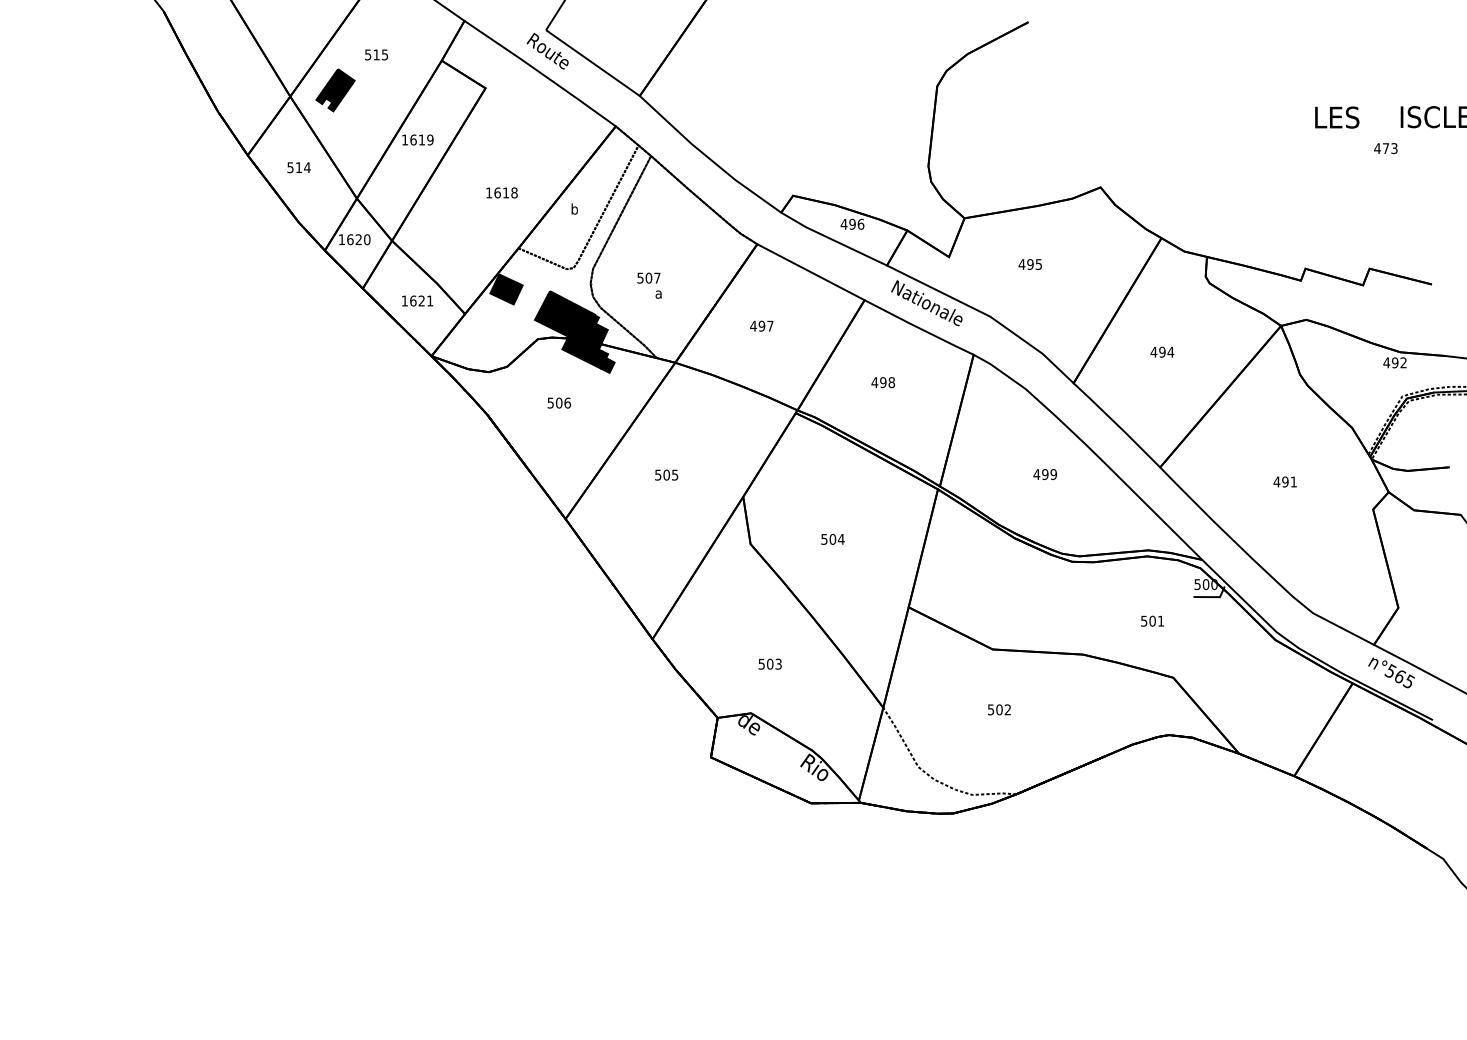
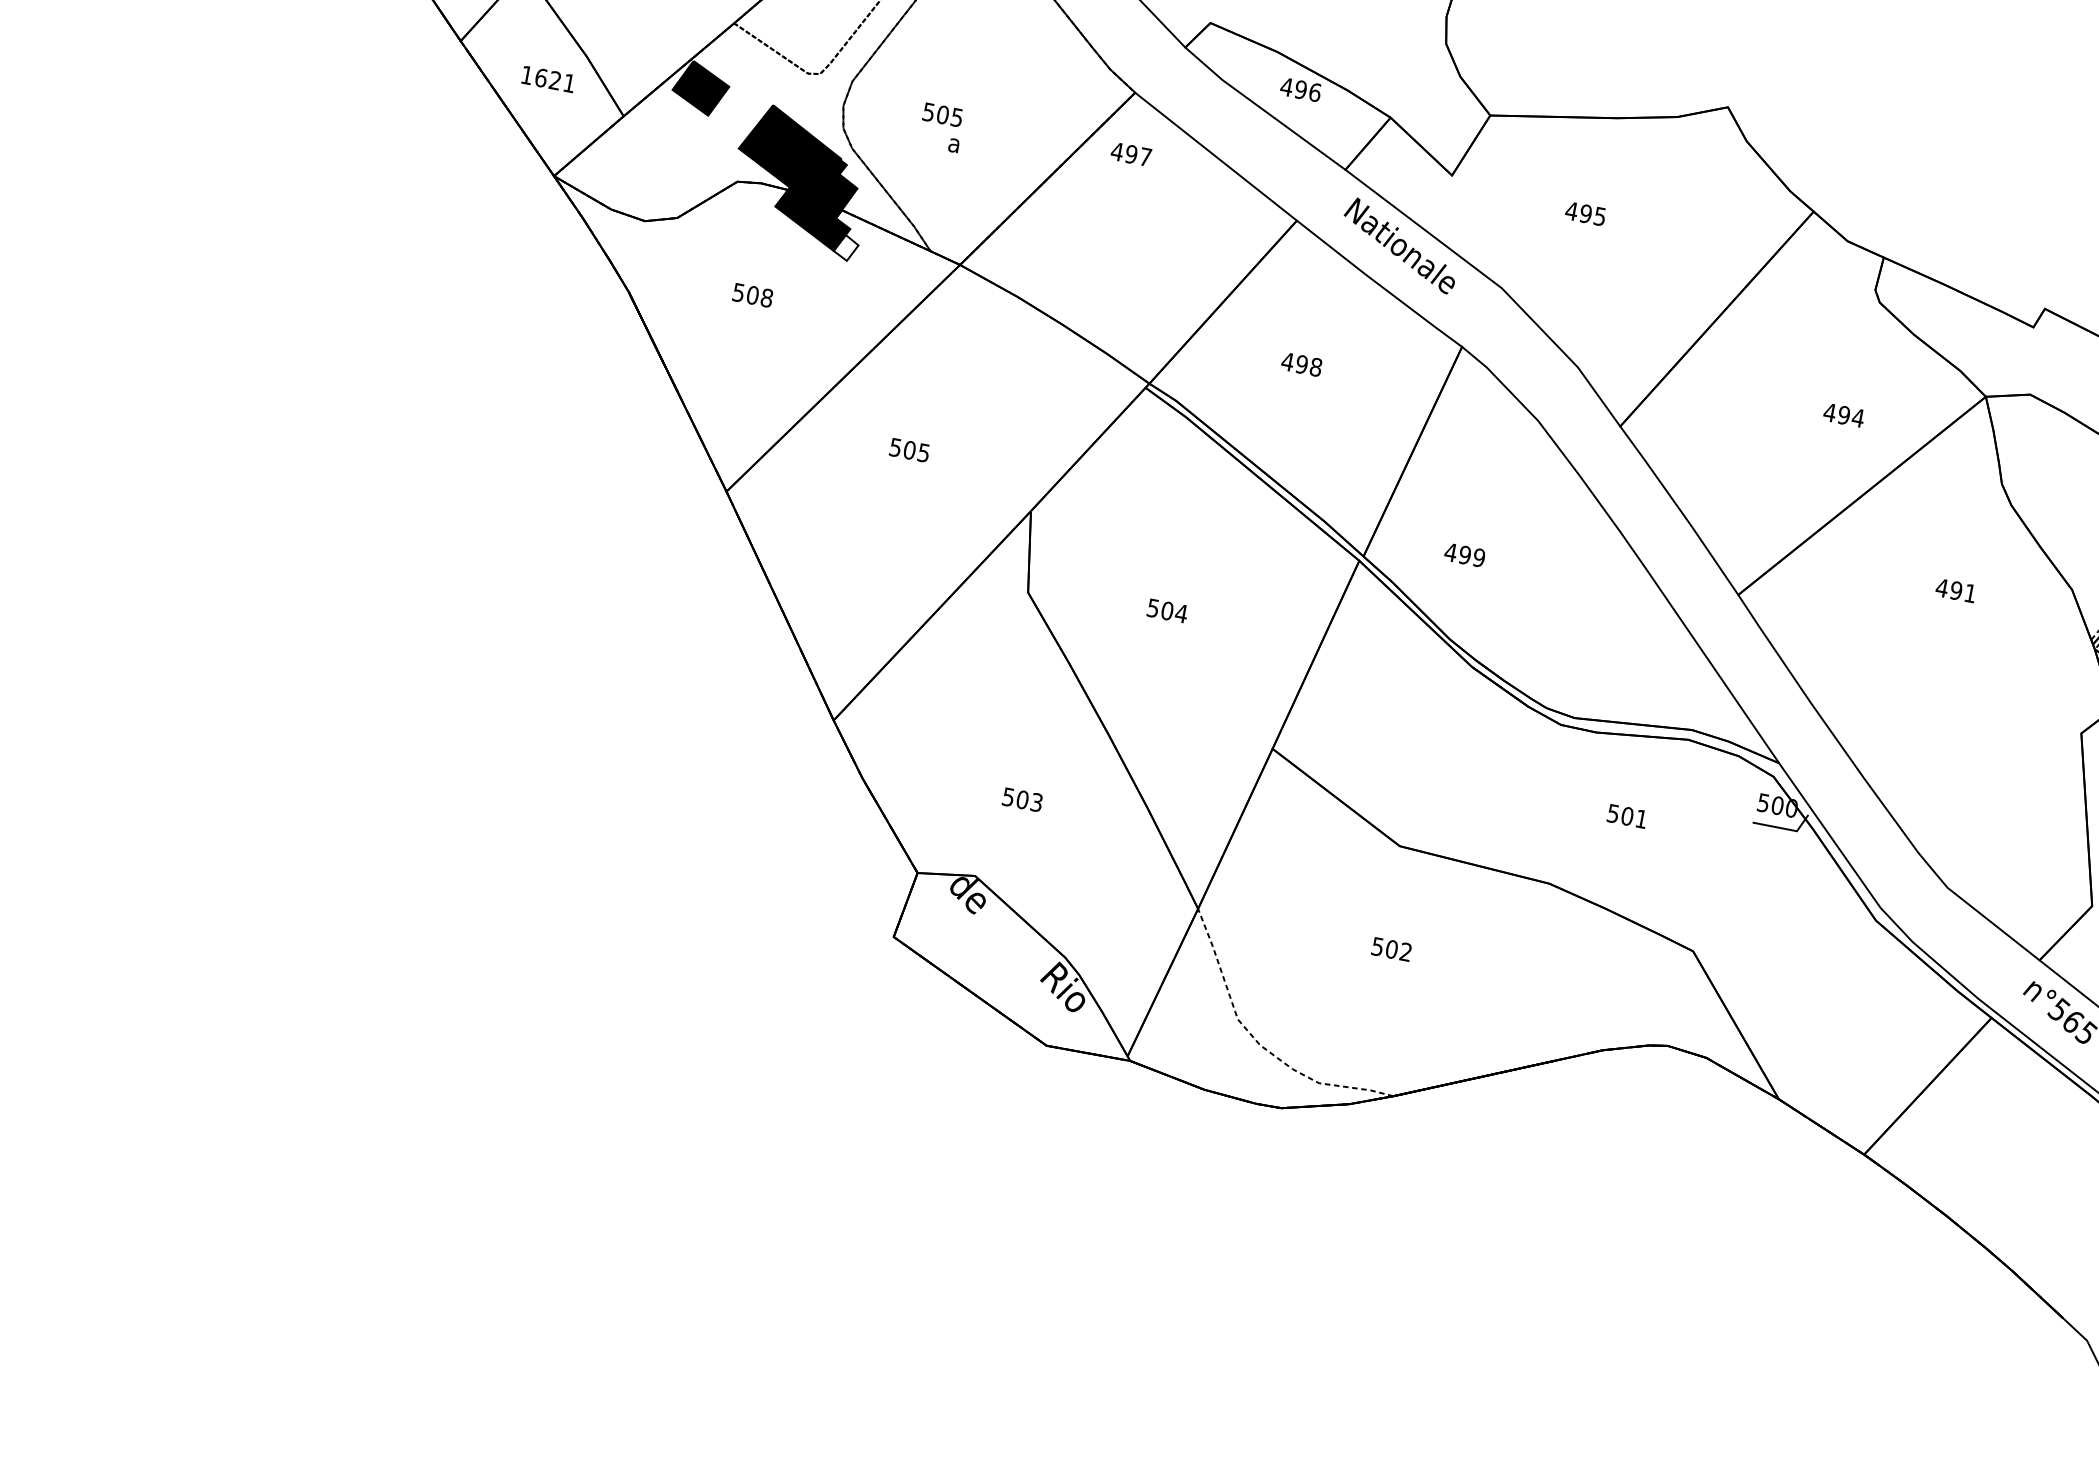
text: (657, 277) -> (957, 116), 507 -> 505
text: (761, 325) -> (1130, 153), moved
text: (1162, 351) -> (1844, 414), moved
fill: (607, 365) -> (845, 247), removed
text: (567, 402) -> (766, 297), 506 -> 508
text: (1044, 474) -> (1463, 554), moved
text: (1284, 481) -> (1954, 589), moved
text: (1152, 620) -> (1627, 815), moved

